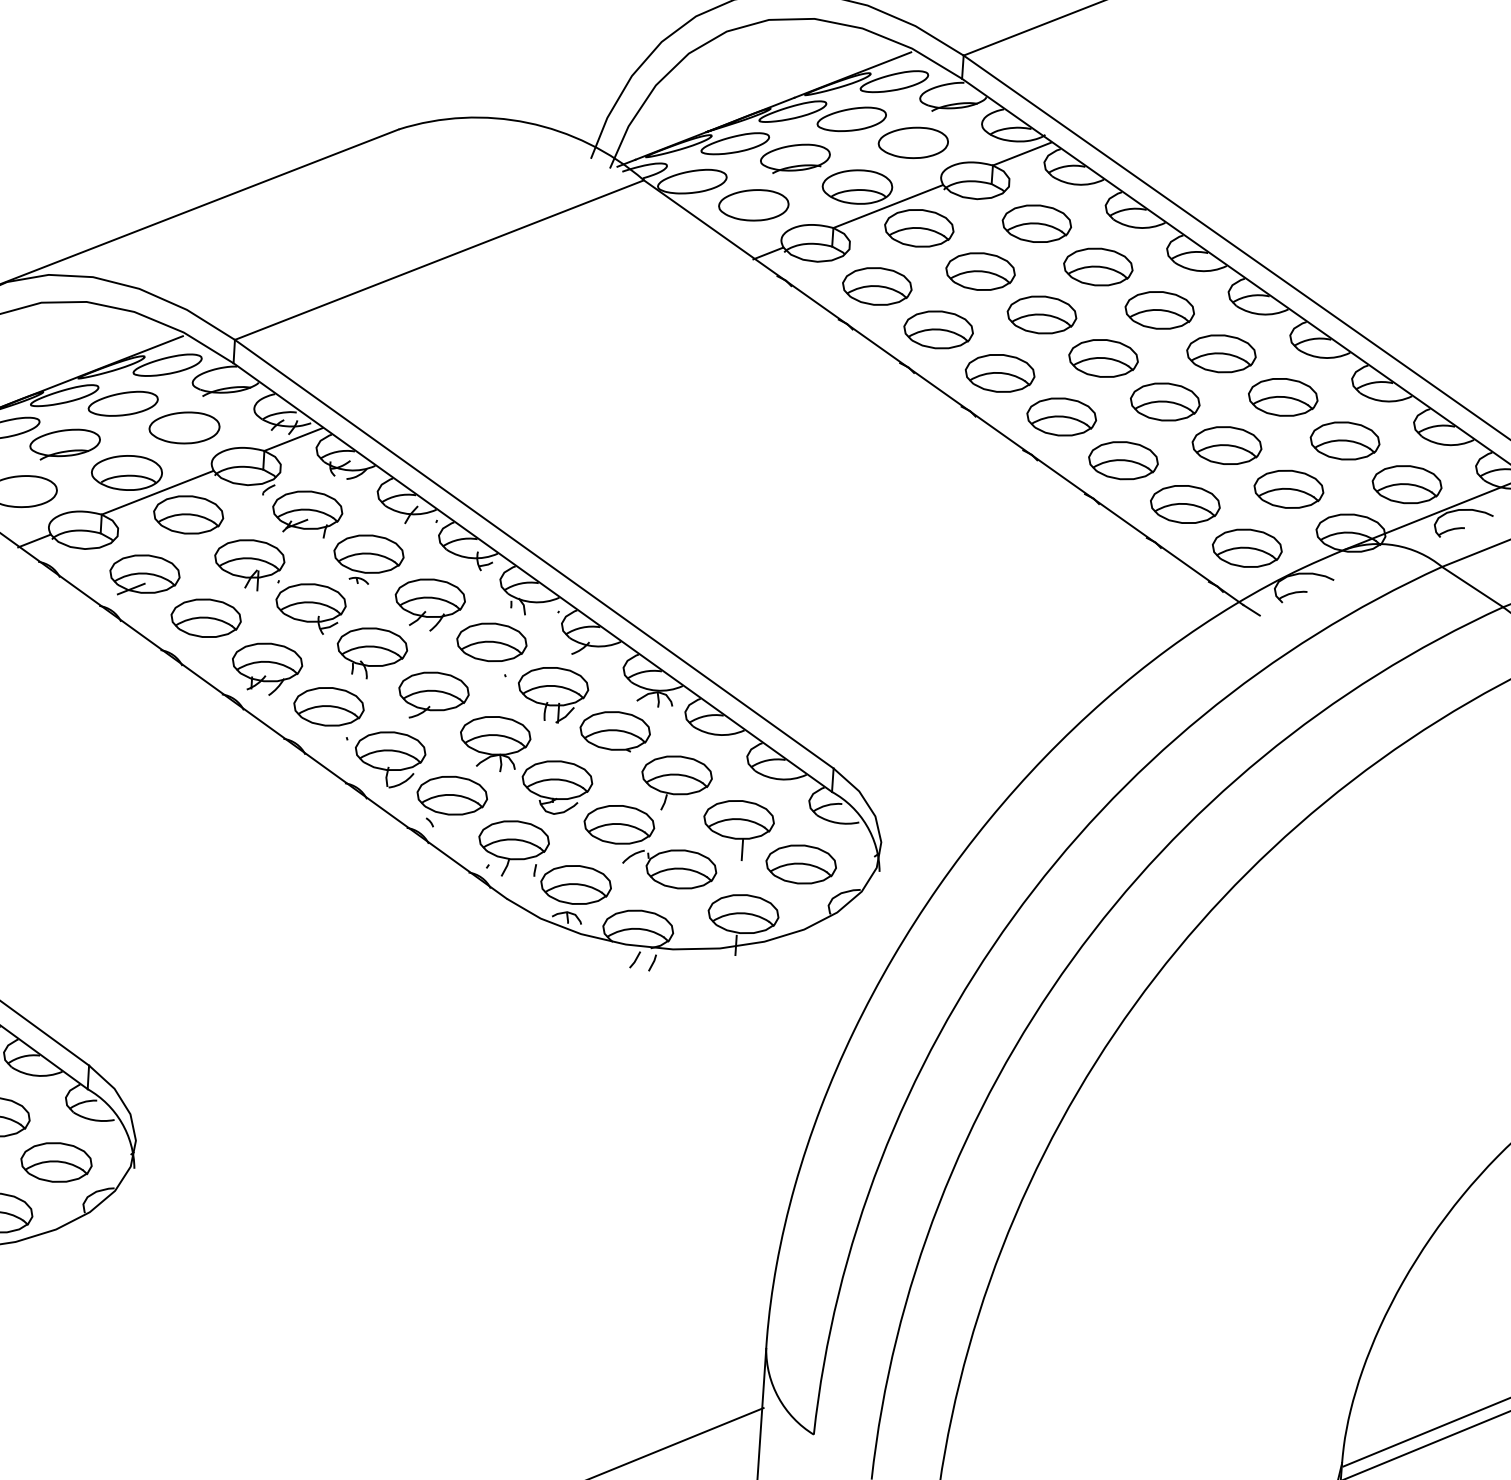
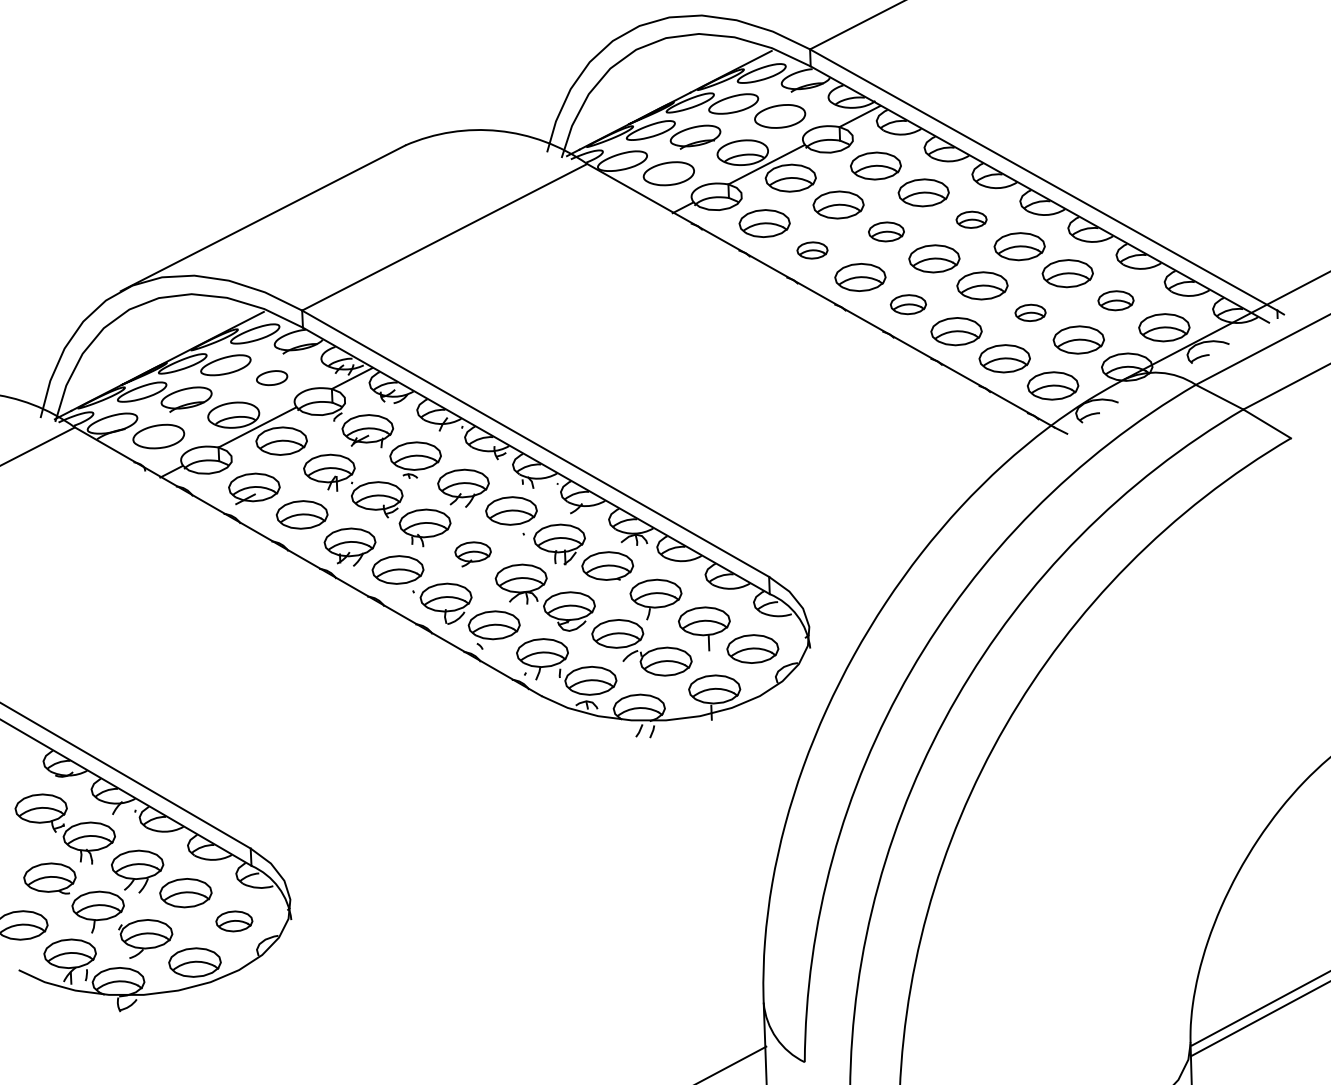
part: (1159, 310) -> (971, 219), size x0.6
part: (1042, 314) -> (886, 231), size x0.7
part: (938, 329) -> (812, 250), size x0.6
part: (1061, 416) -> (908, 304), size x0.7
part: (183, 426) -> (271, 377), size x0.6
part: (1344, 440) -> (1115, 300), size x0.7
part: (1226, 445) -> (1030, 312), size x0.6
part: (432, 696) -> (472, 554), size x0.7
part: (56, 1162) -> (234, 921), size x0.7

